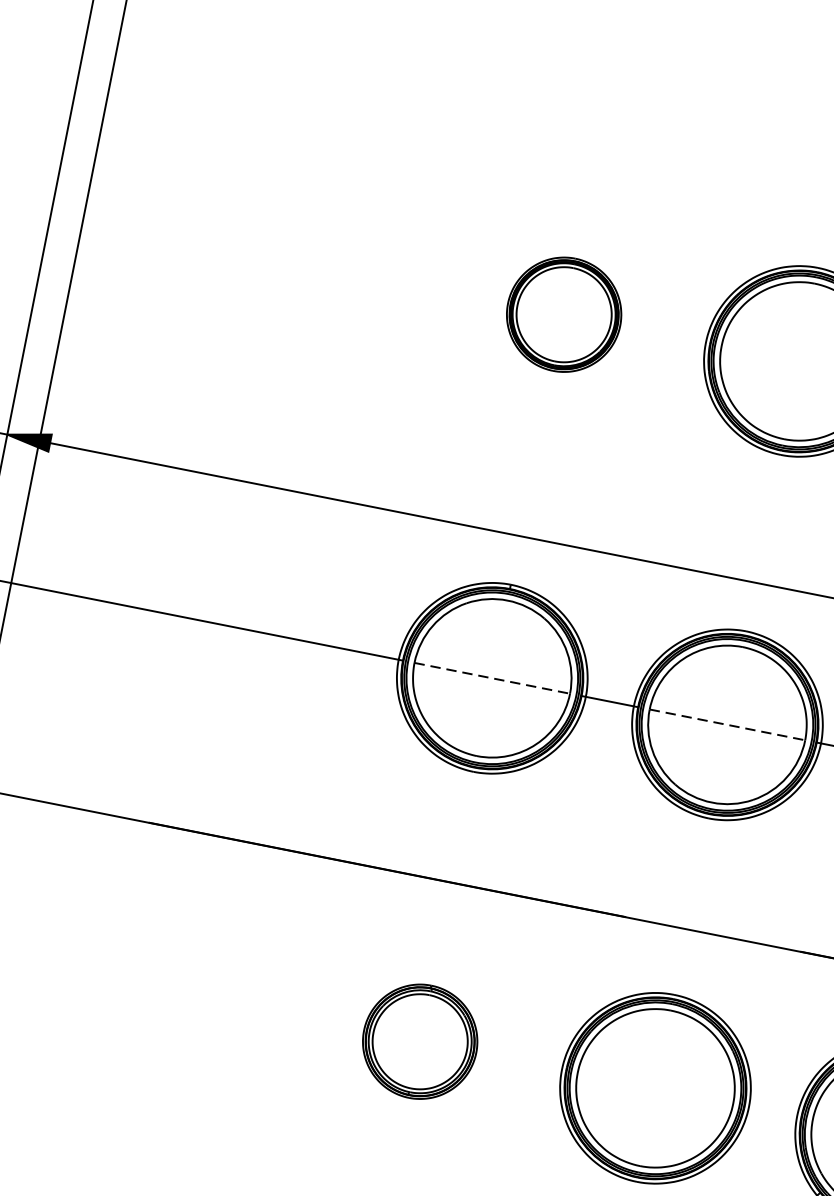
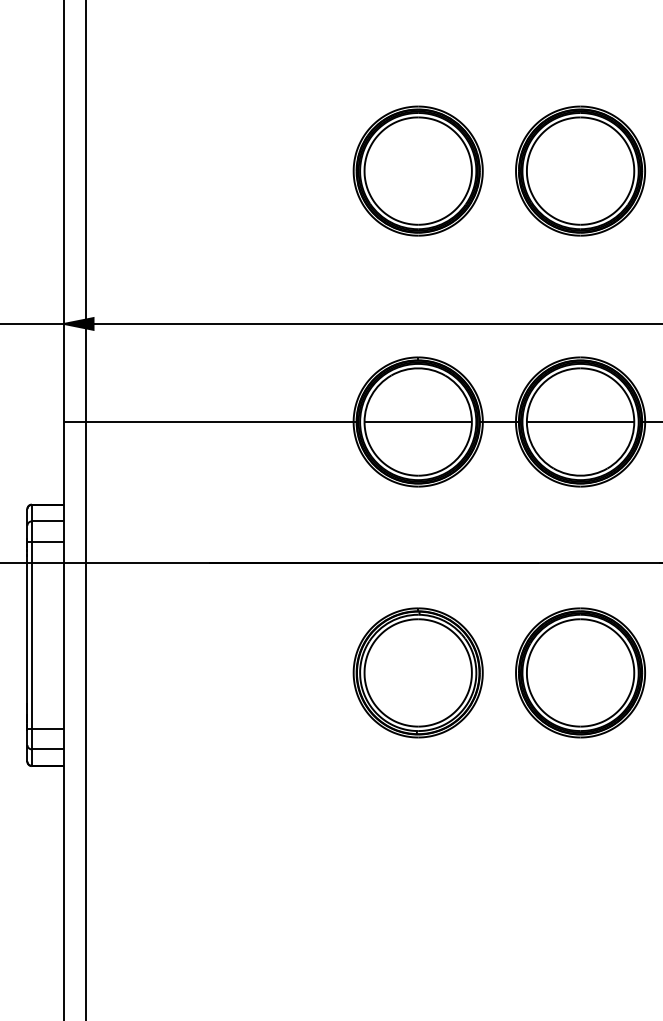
part: (563, 313) -> (417, 170), size x1.67
line: (492, 679) -> (418, 422), dashed -> solid
line: (727, 725) -> (580, 422), dashed -> solid
part: (419, 1040) -> (417, 672), size x1.67

